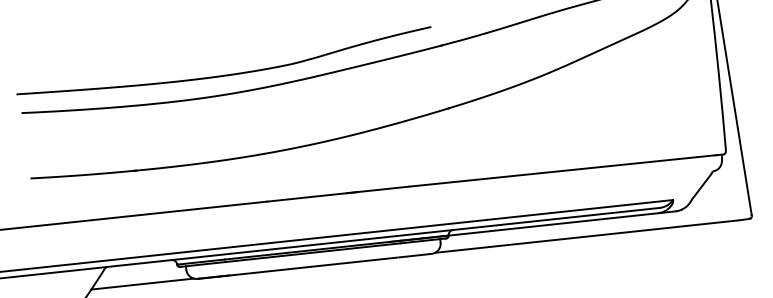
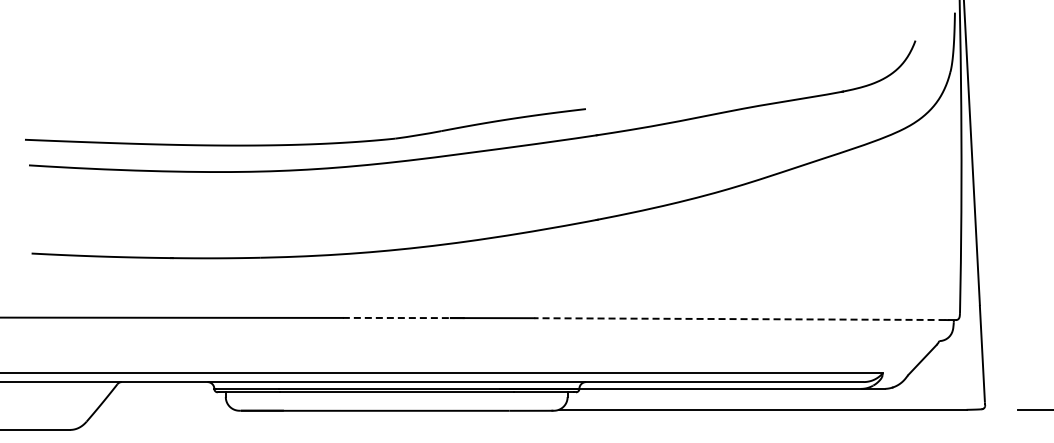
line: (563, 171) -> (740, 319), solid -> dashed
line: (307, 197) -> (397, 318), solid -> dashed
line: (142, 283) -> (165, 409), removed

